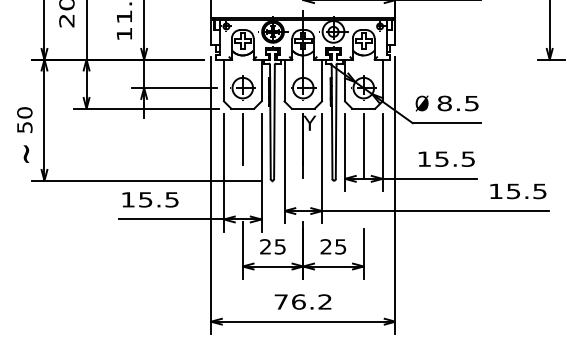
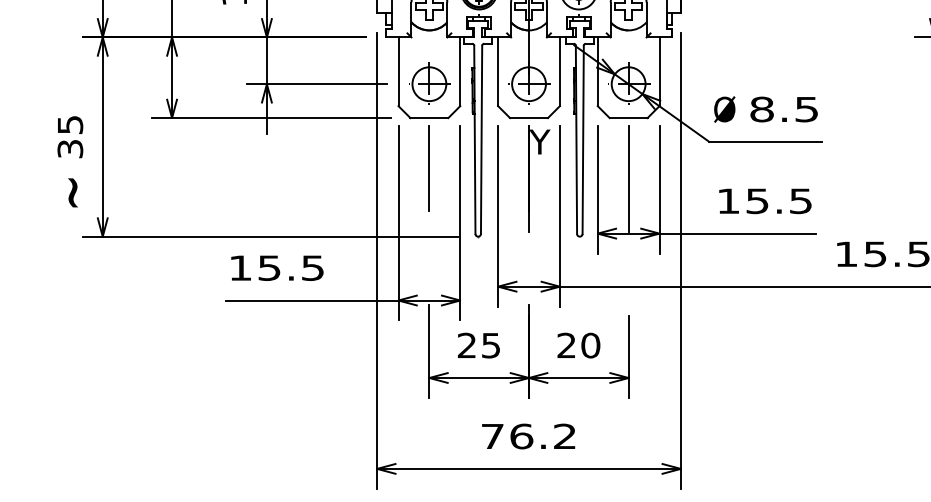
text: (24, 119) -> (69, 135), 50 -> 35
text: (340, 246) -> (590, 345), 25 -> 20

